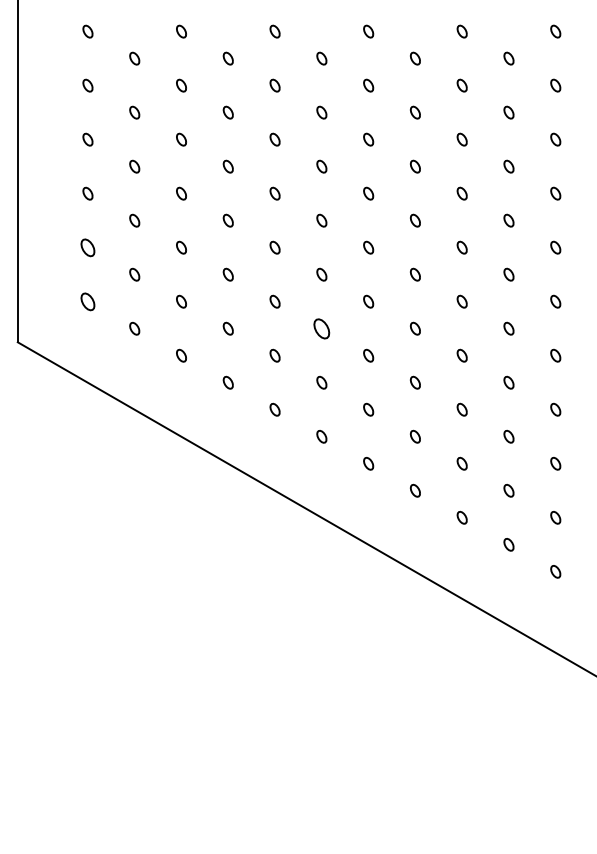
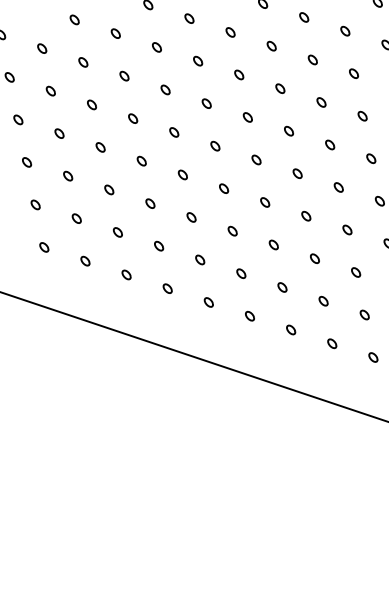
part: (87, 247) -> (35, 204), size x0.71
part: (87, 301) -> (43, 247), size x0.71
part: (321, 328) -> (232, 231), size x0.62

